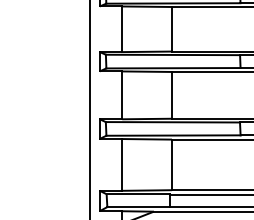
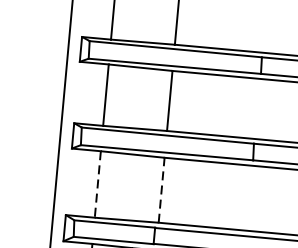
line: (122, 164) -> (98, 183), solid -> dashed
line: (171, 164) -> (161, 189), solid -> dashed

